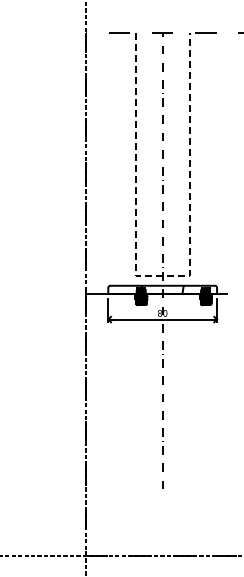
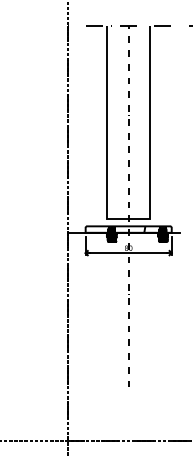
line: (163, 276) -> (129, 219), dashed -> solid

